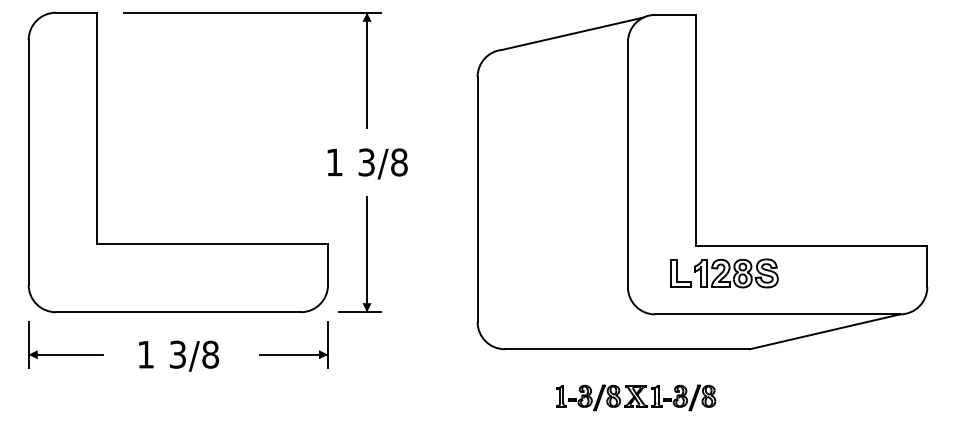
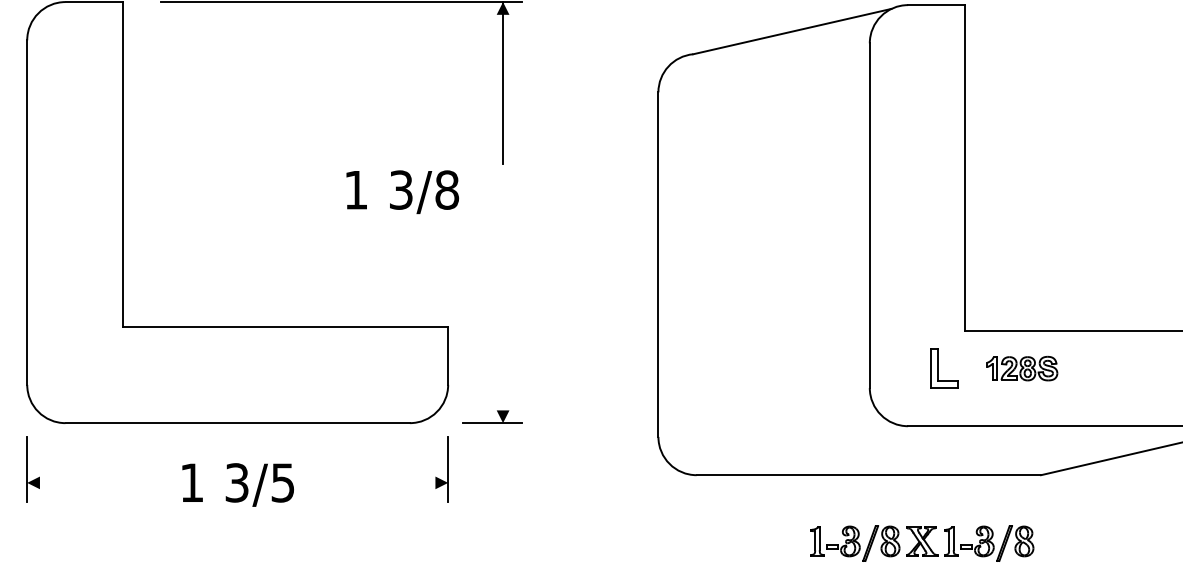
text: (367, 163) -> (402, 191), moved
line: (367, 254) -> (503, 341), removed
part: (736, 273) -> (1022, 368), size x0.6
line: (65, 354) -> (79, 482), removed
text: (210, 354) -> (282, 482), 3/8 -> 3/5
line: (293, 354) -> (399, 482), removed
part: (636, 397) -> (922, 543), moved

